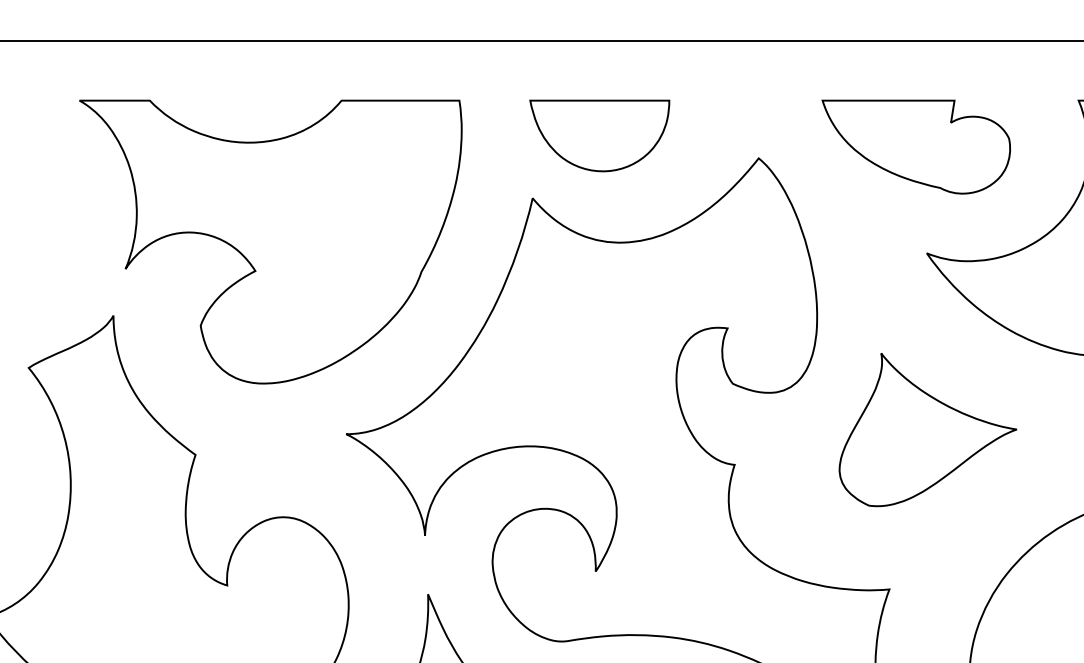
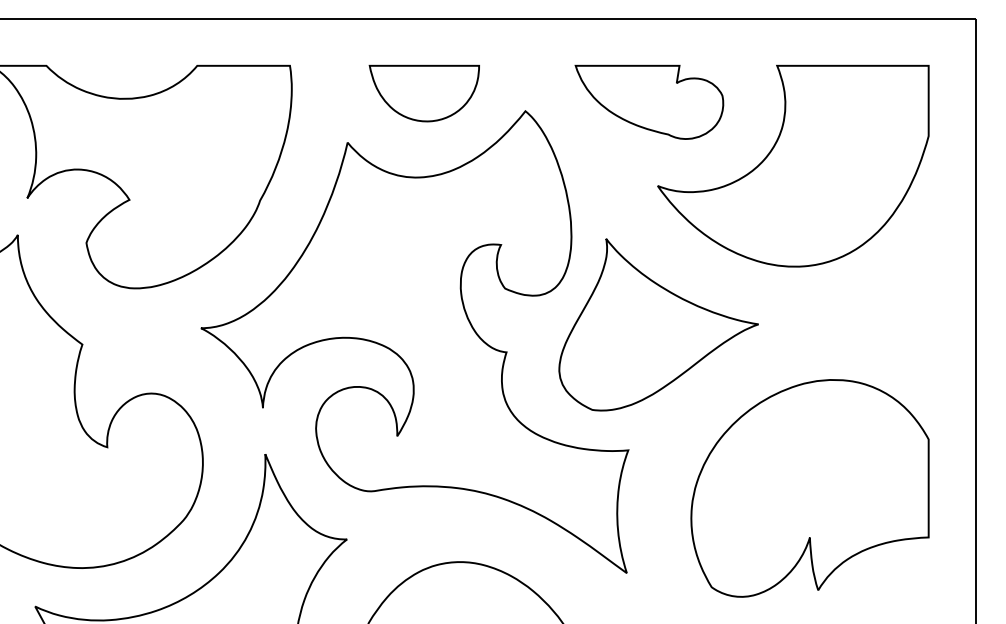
part: (598, 135) -> (423, 93), moved
part: (927, 429) -> (658, 324), size x1.43

